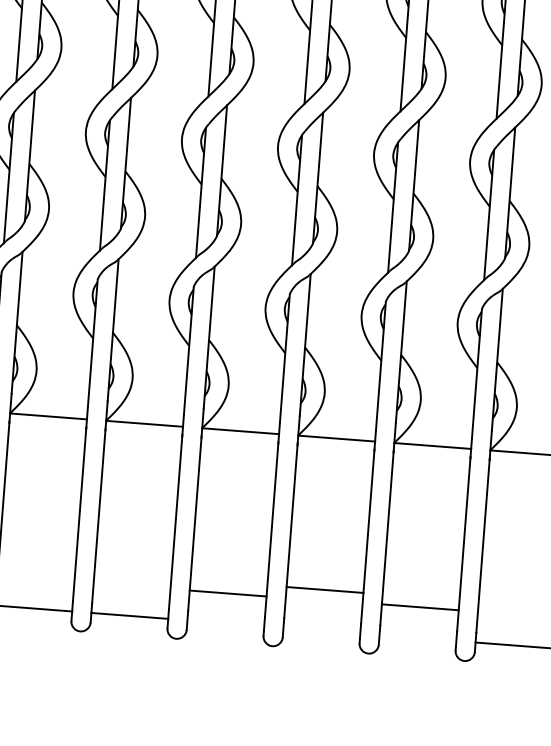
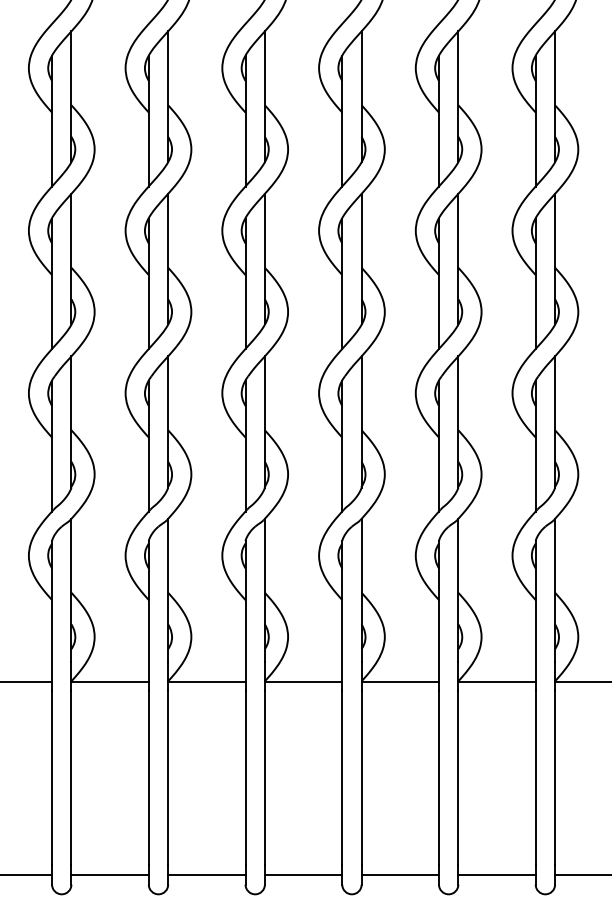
line: (325, 589) -> (400, 874), moved
line: (228, 593) -> (303, 874), moved
line: (419, 606) -> (496, 874), moved

